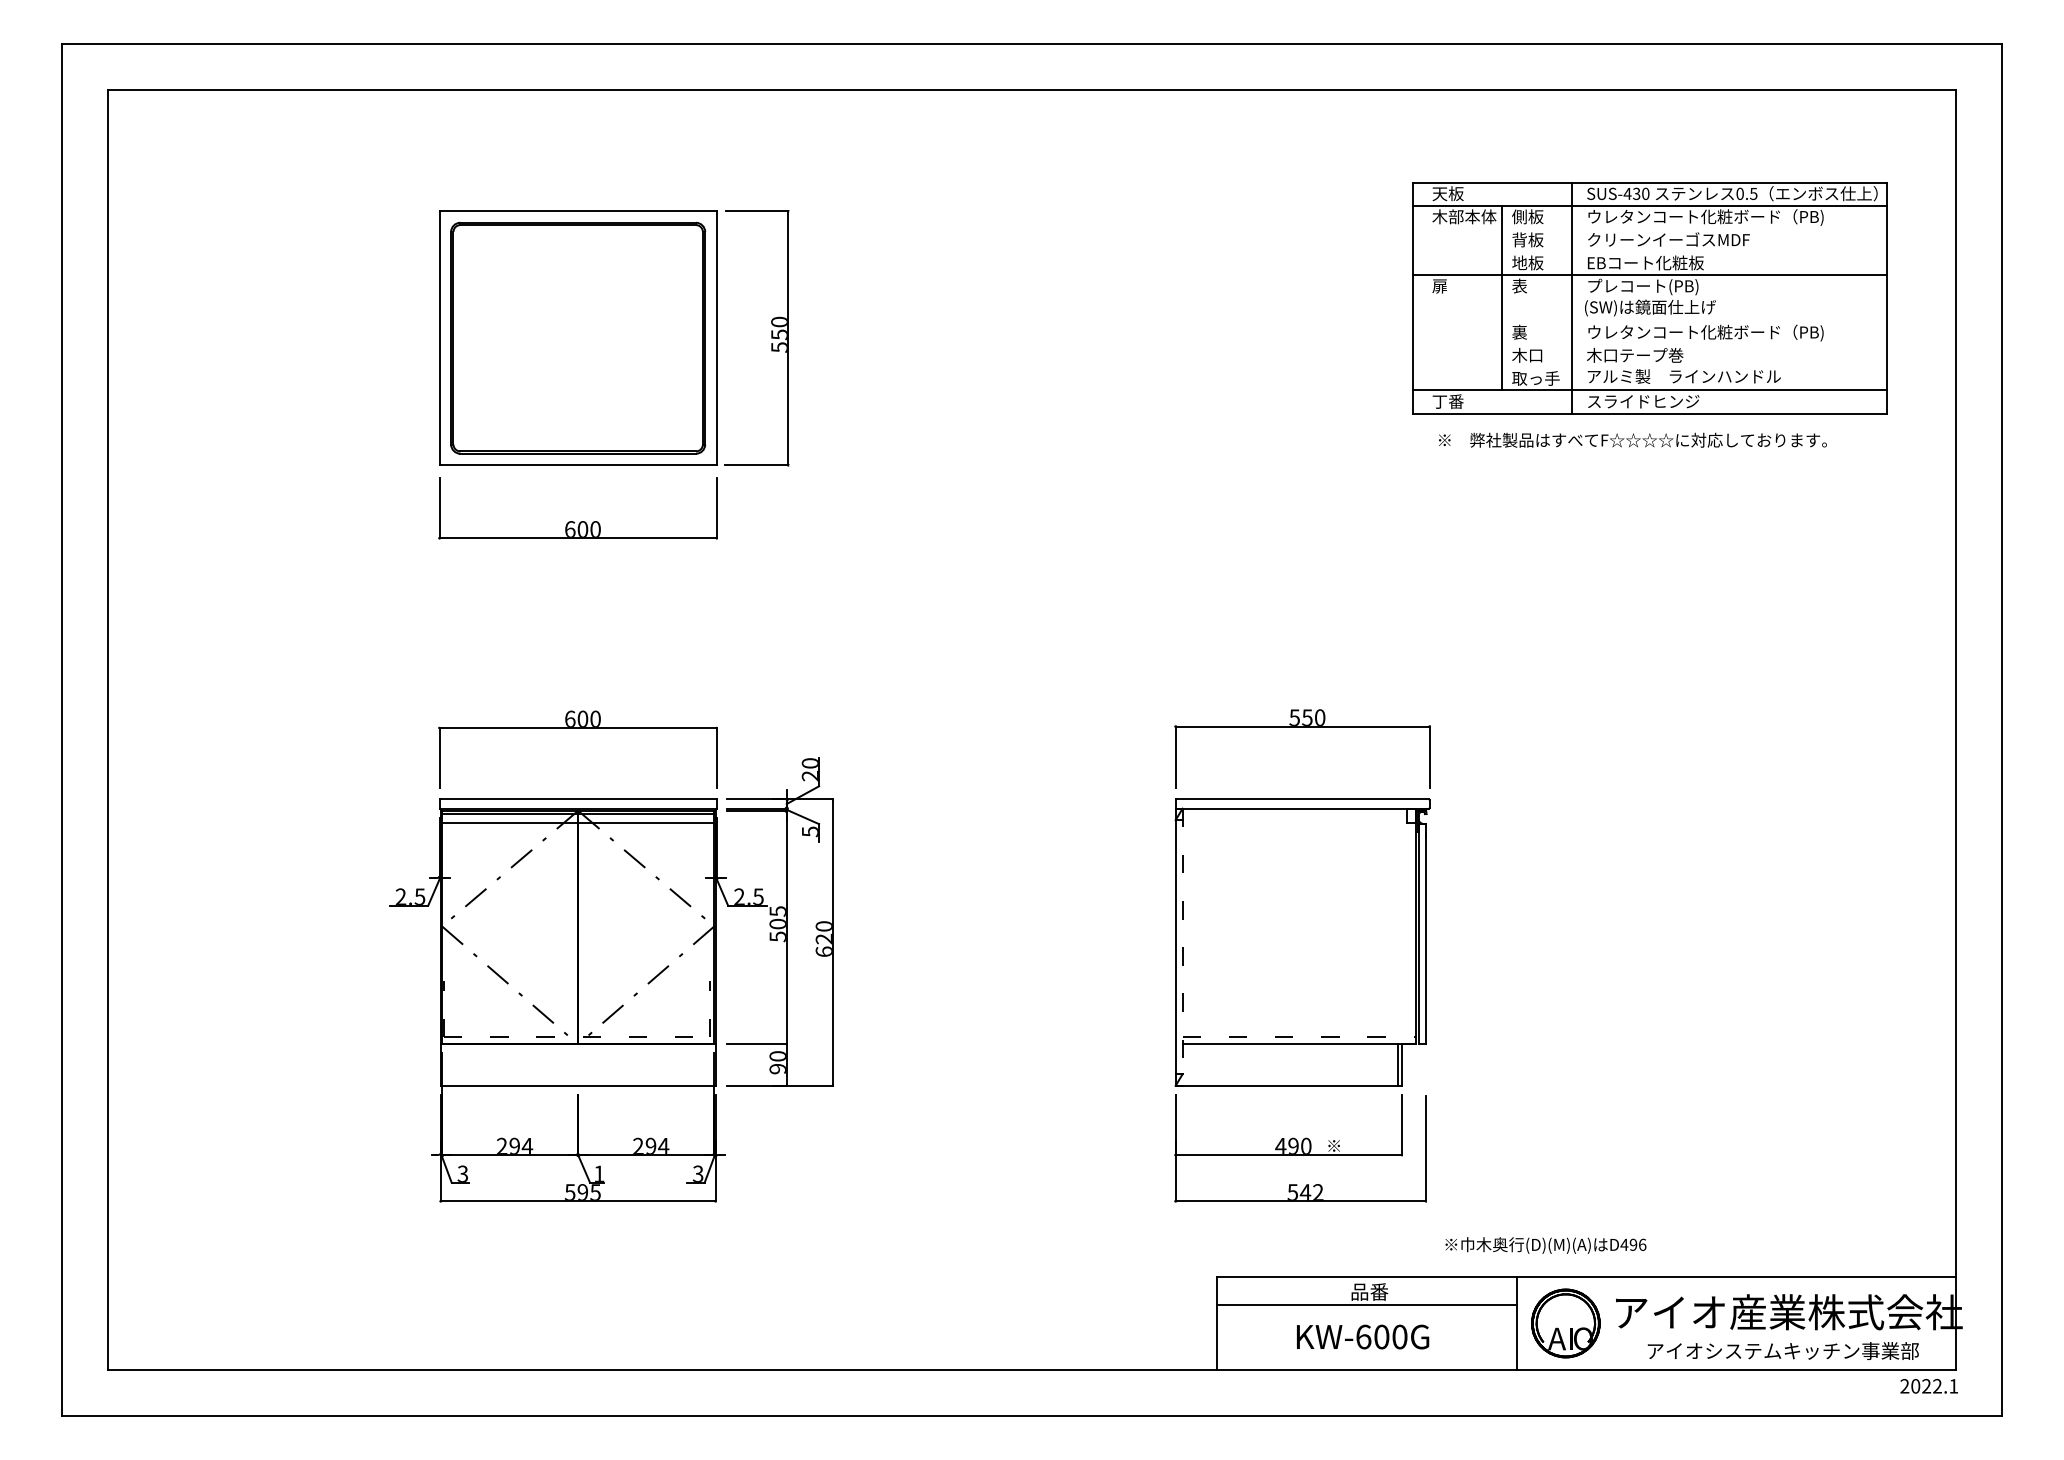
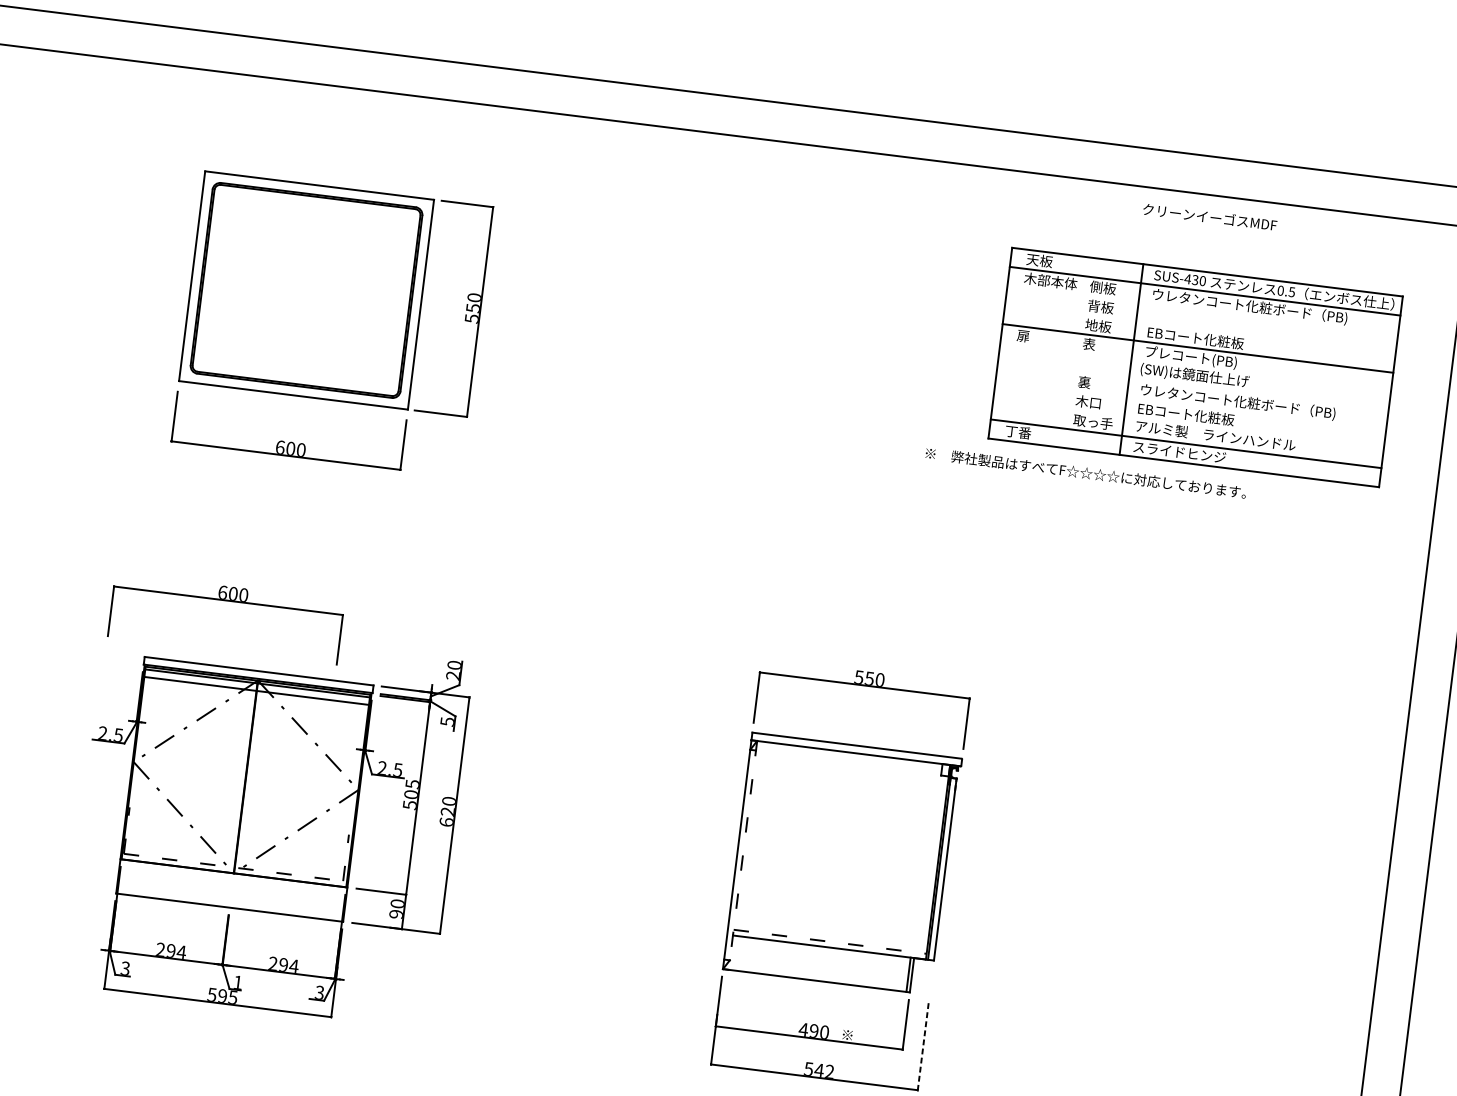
text: (1668, 239) -> (1209, 217), moved
line: (1502, 297) -> (1073, 351), removed
text: (1645, 354) -> (1186, 413), 木口テープ巻 -> EBコート化粧板
text: (1632, 439) -> (1085, 472), moved
part: (577, 728) -> (227, 601), moved
line: (1426, 1148) -> (923, 1046), solid -> dashed

